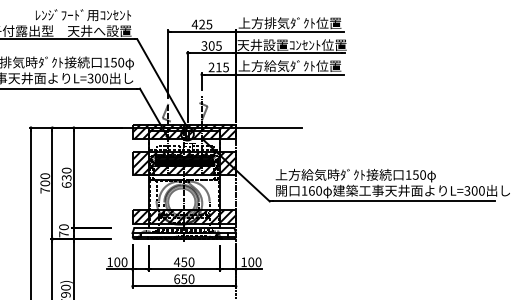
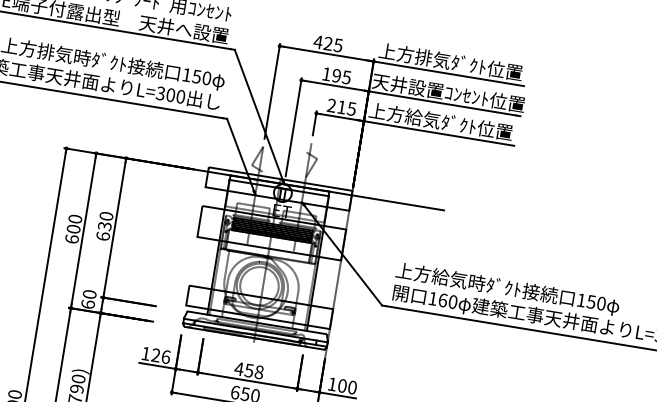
text: (207, 45) -> (330, 74), 305 -> 195
hatch: (183, 131) -> (277, 188), removed
hatch: (183, 163) -> (270, 232), removed
text: (45, 190) -> (72, 239), 700 -> 600
hatch: (183, 216) -> (258, 306), removed
text: (63, 234) -> (87, 304), 70 -> 60
text: (120, 262) -> (160, 356), 100 -> 126
text: (191, 262) -> (259, 372), 450 -> 458

